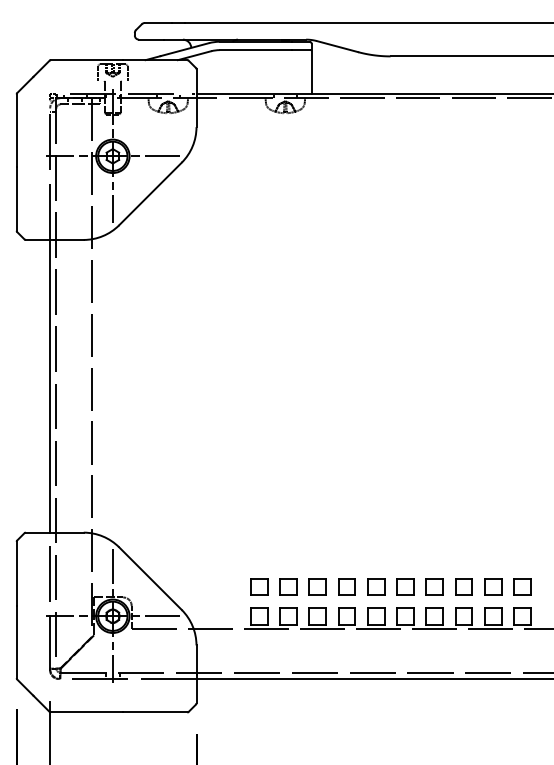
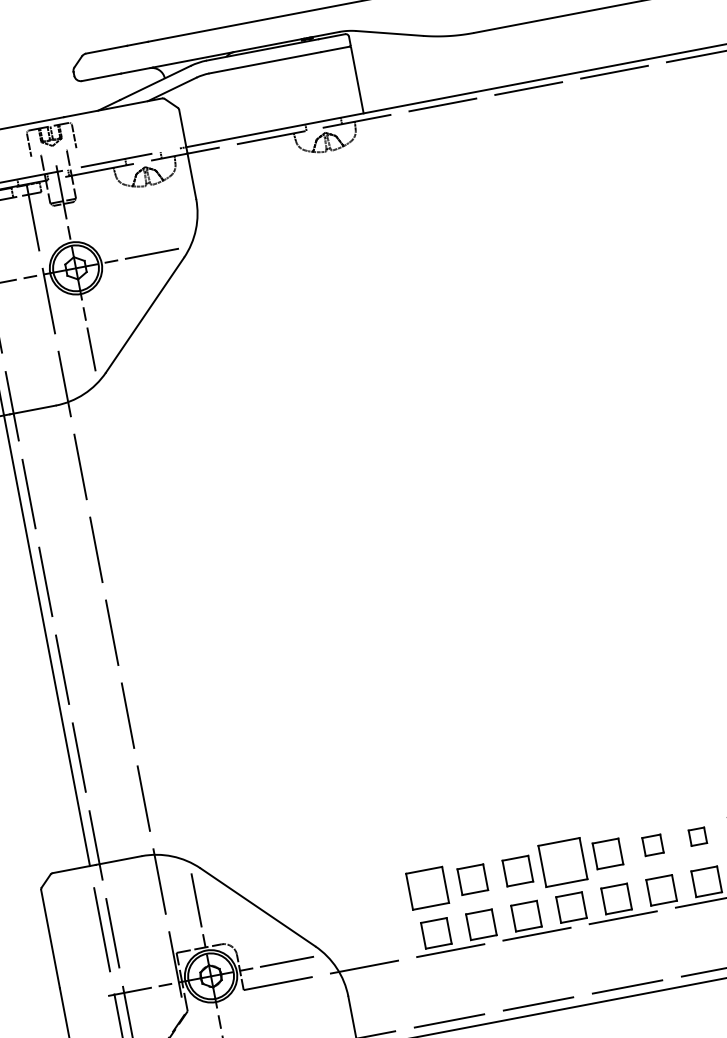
part: (259, 586) -> (428, 887), size x1.4
part: (346, 586) -> (561, 861), size x1.6
part: (405, 586) -> (652, 844), size x0.7
part: (434, 586) -> (697, 836), size x0.6

